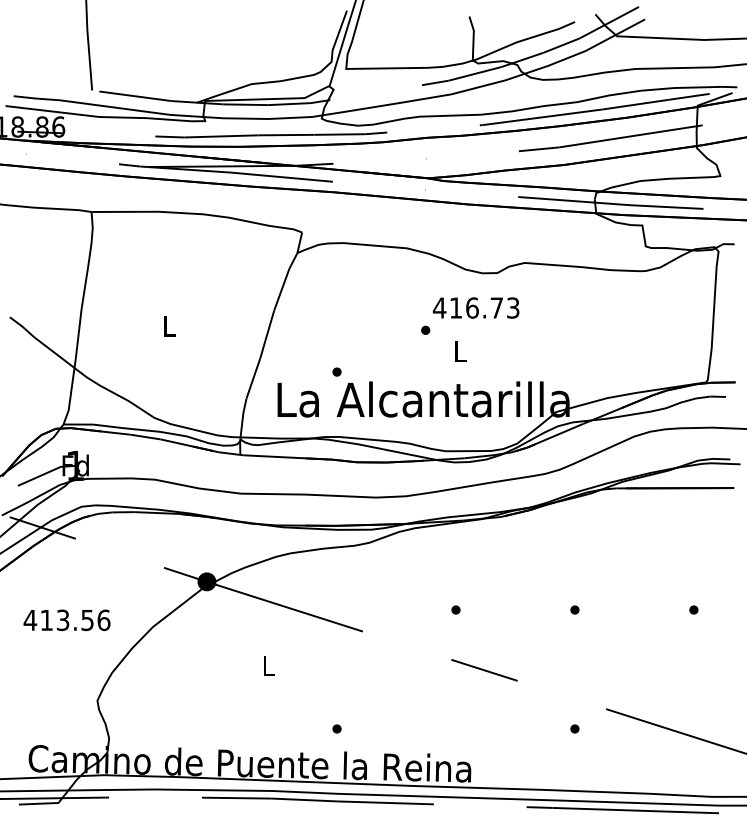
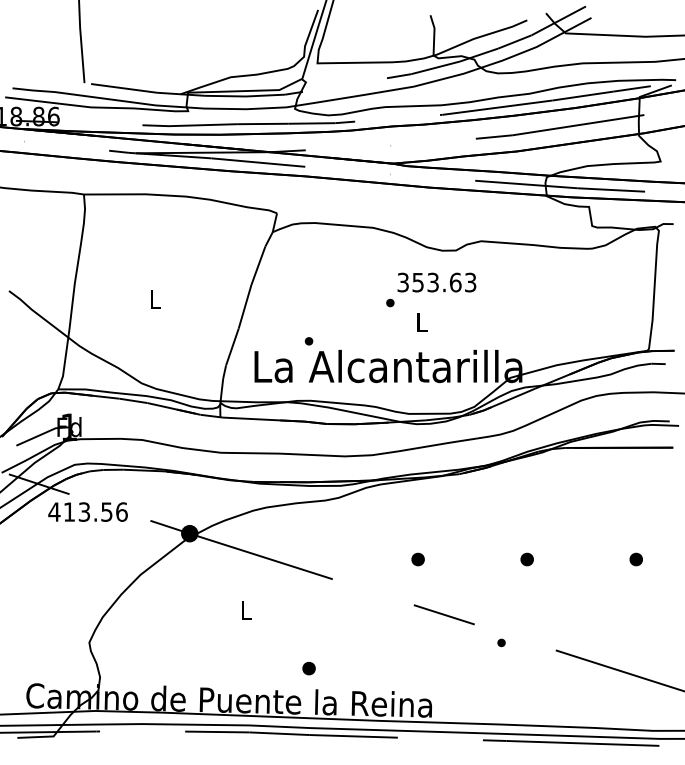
text: (467, 307) -> (428, 282), 416.73 -> 353.63
part: (455, 609) -> (417, 559), size x1.6
part: (574, 609) -> (526, 559), size x1.6
part: (693, 609) -> (635, 559), size x1.6
text: (66, 620) -> (87, 512), moved
part: (336, 728) -> (308, 668), size x1.6
part: (574, 728) -> (501, 642), moved

